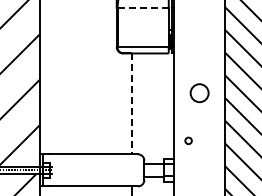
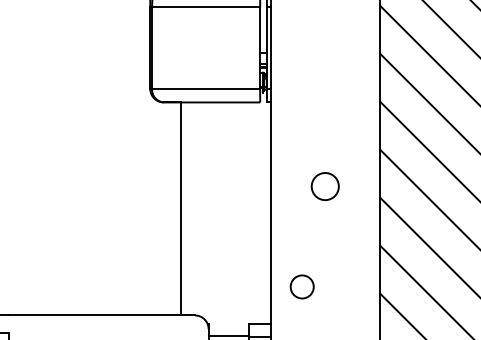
line: (143, 8) -> (206, 7), dashed -> solid
circle: (199, 93) -> (325, 187), size x0.71
line: (131, 104) -> (181, 210), dashed -> solid
circle: (188, 140) -> (301, 286), size x1.67

